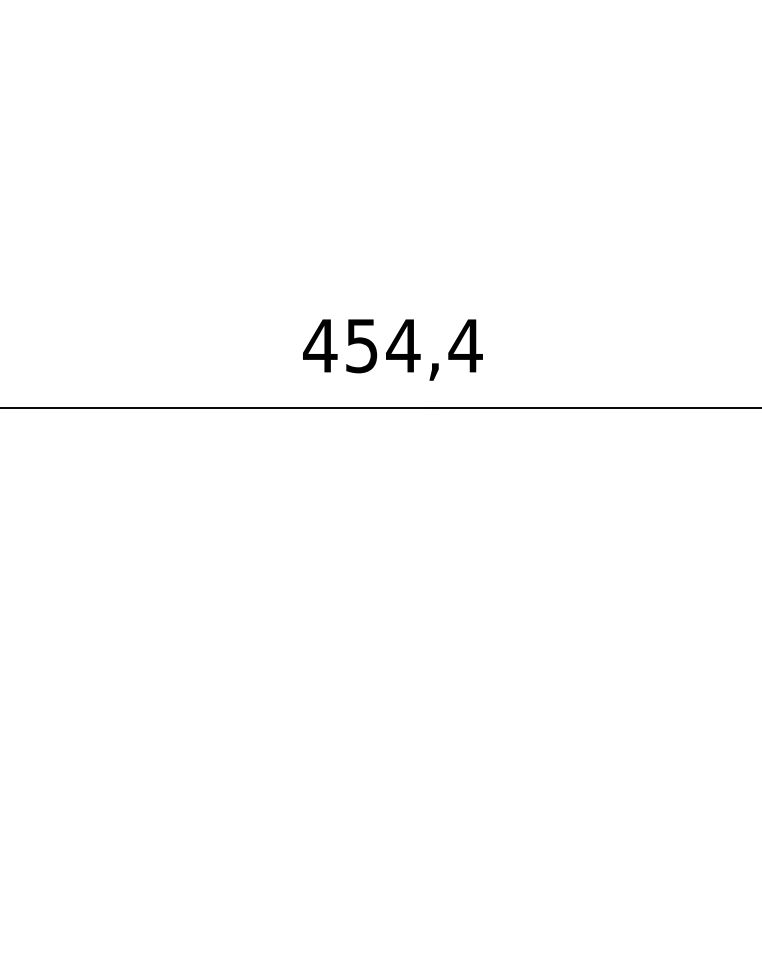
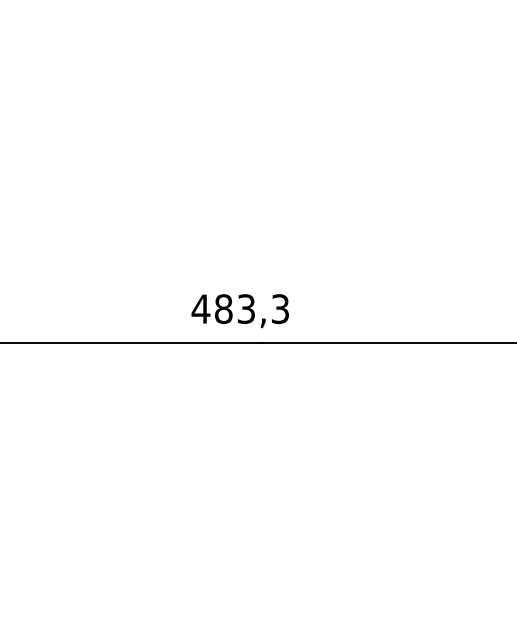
text: (414, 346) -> (252, 309), 454,4 -> 483,3

